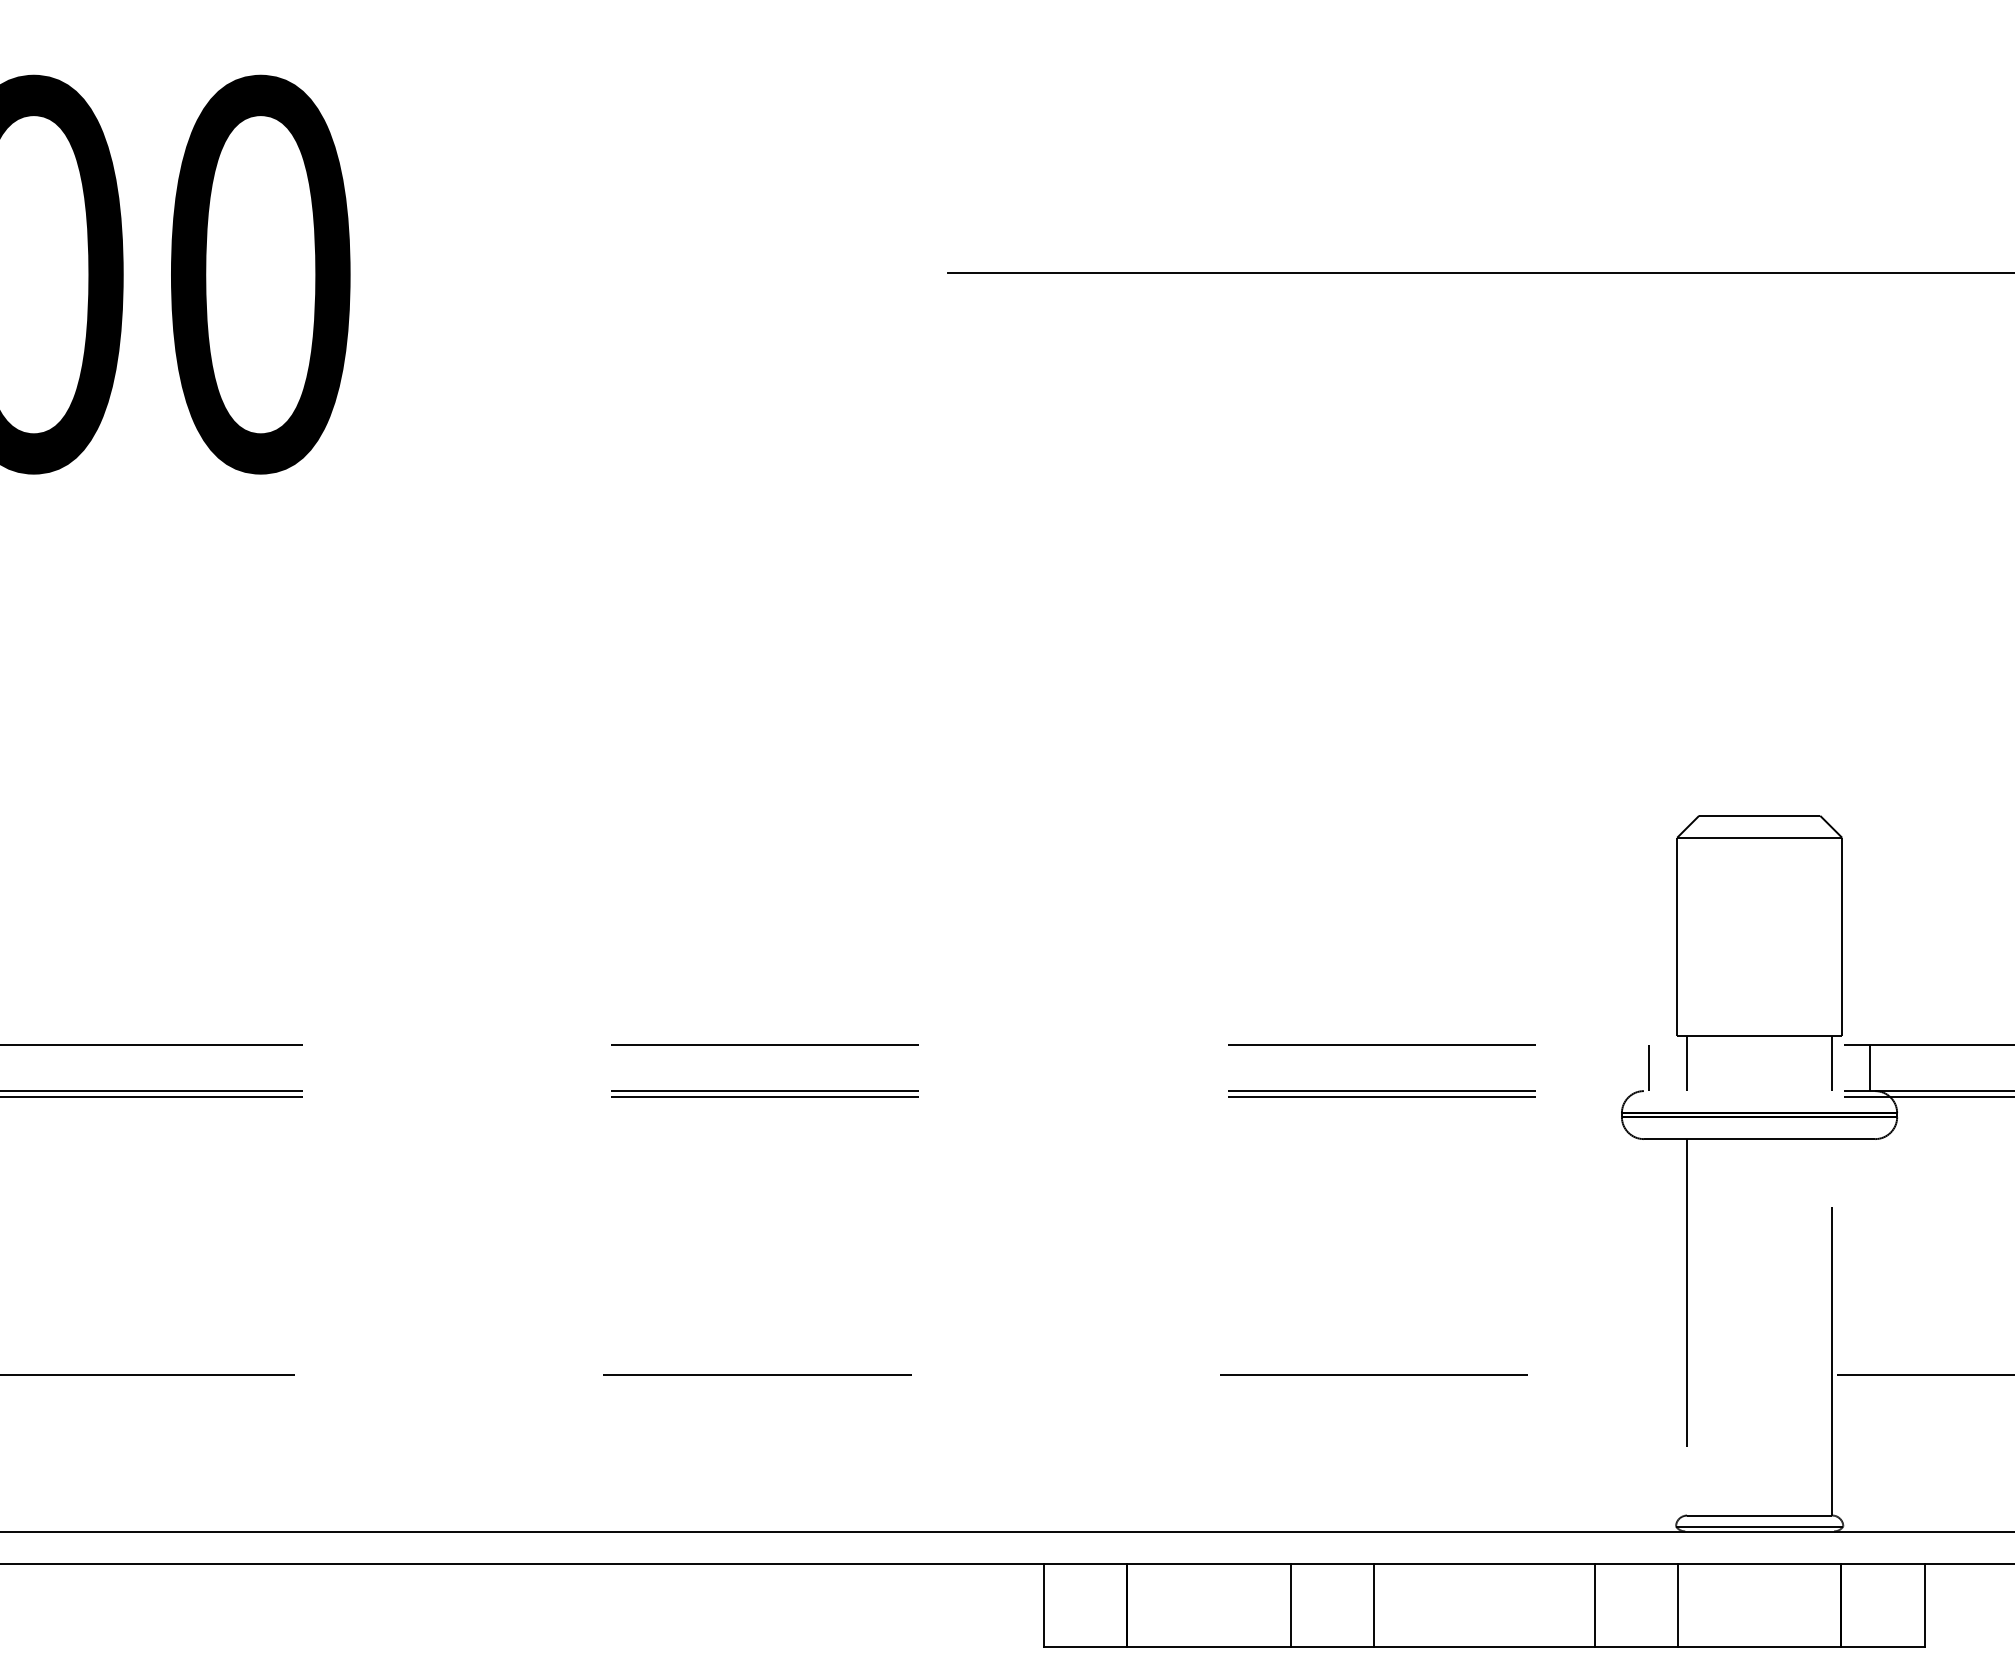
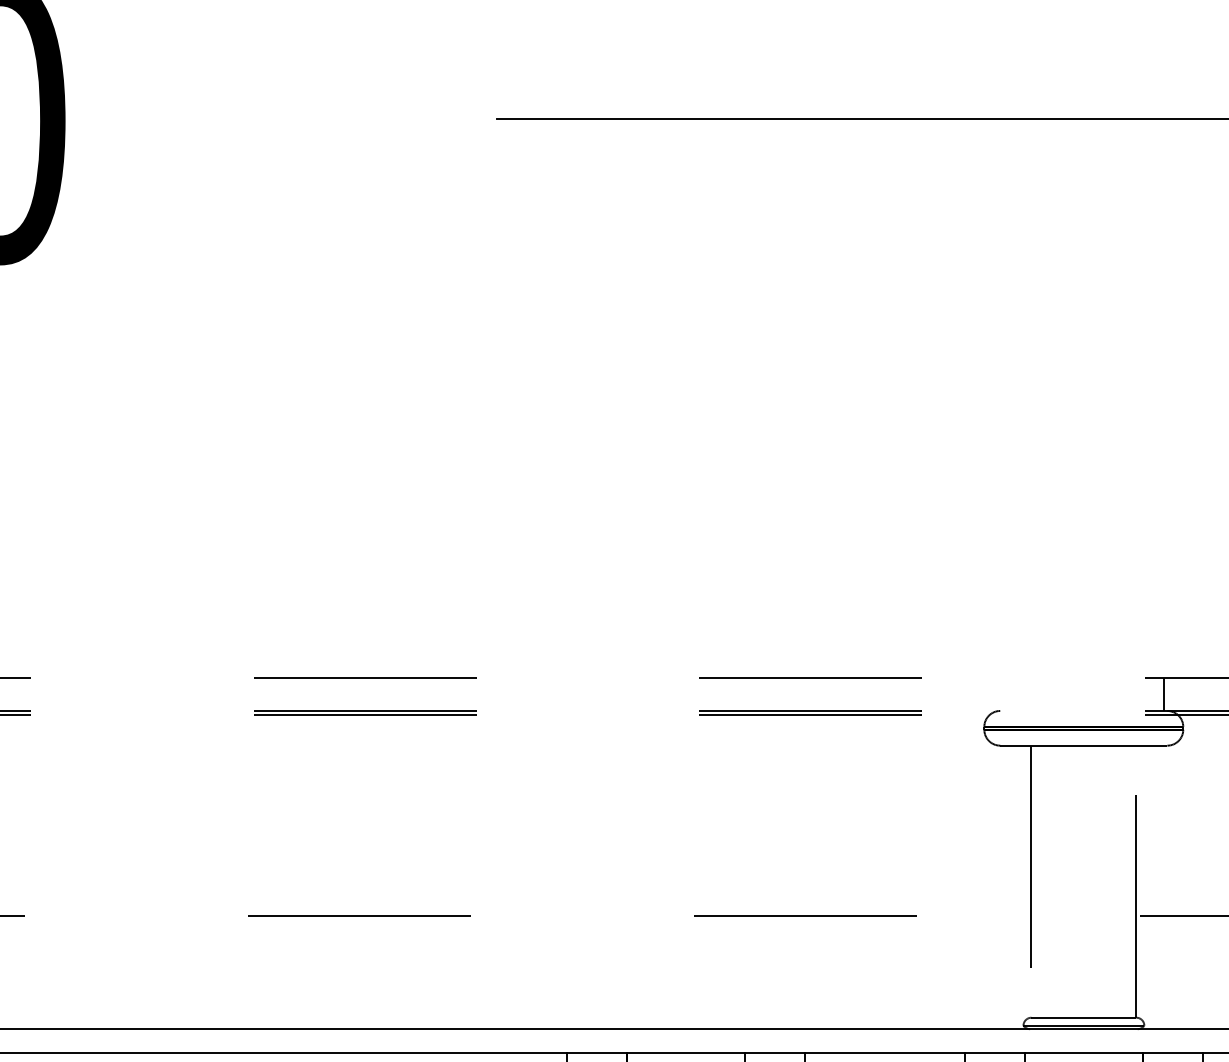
part: (1759, 952) -> (1083, 610), removed
line: (1649, 1068) -> (1004, 694), removed

